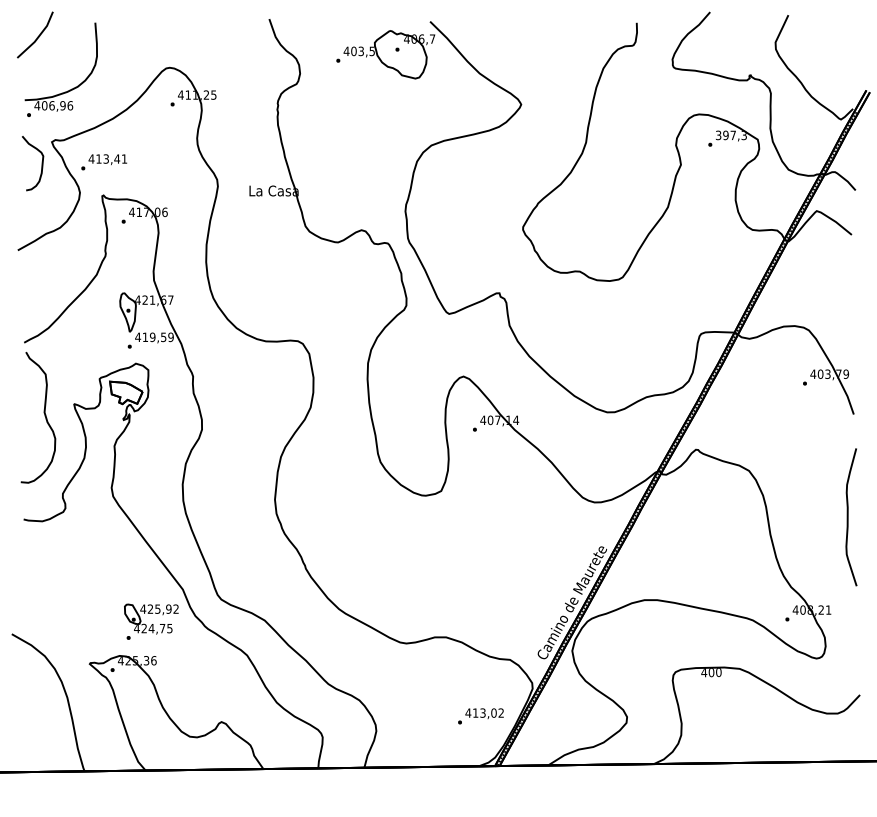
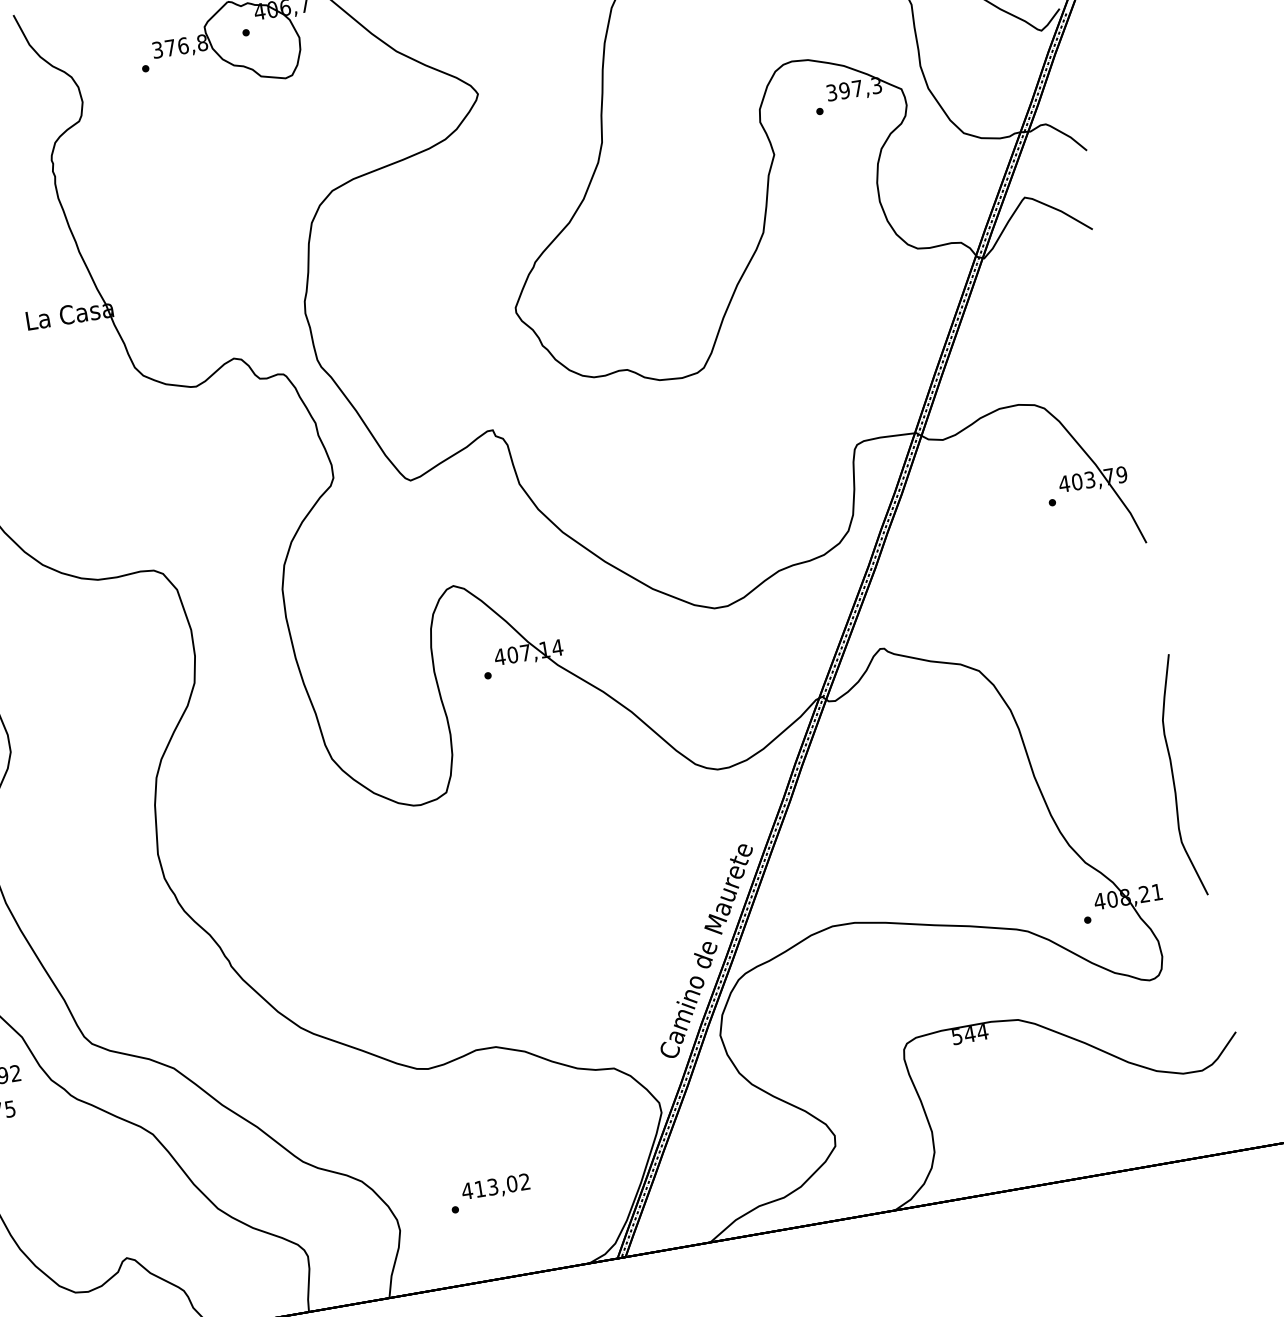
text: (359, 51) -> (180, 46), 403,5 -> 376,8
curve: (848, 517) -> (1174, 777), moved
text: (711, 672) -> (969, 1034), 400 -> 544
text: (480, 716) -> (489, 1193), moved

